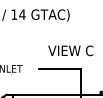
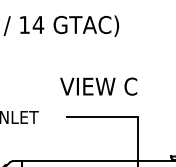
text: (70, 50) -> (98, 86), moved

